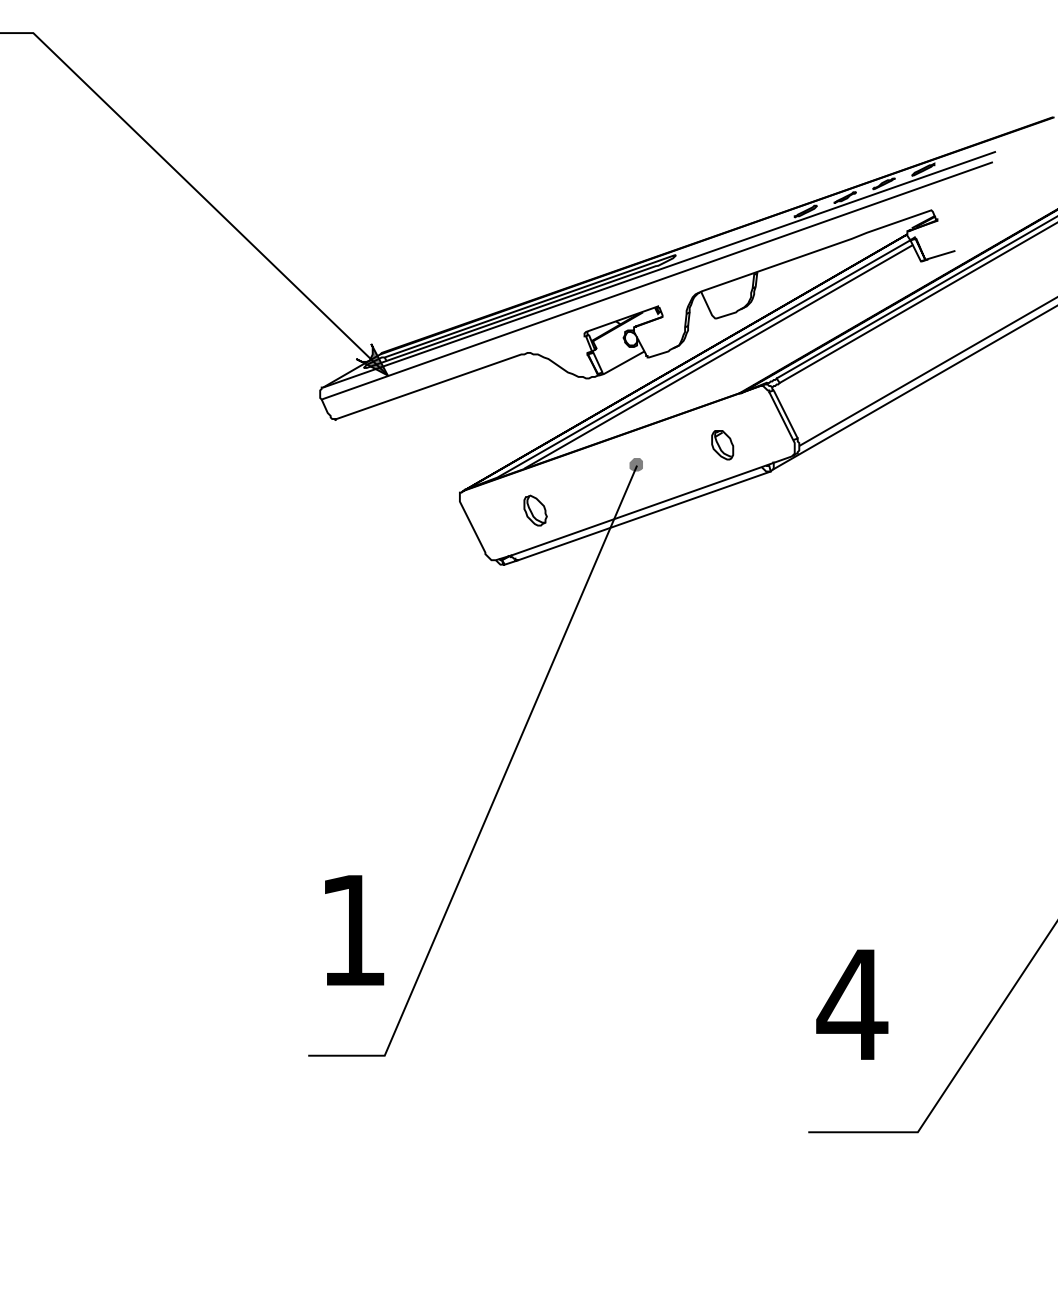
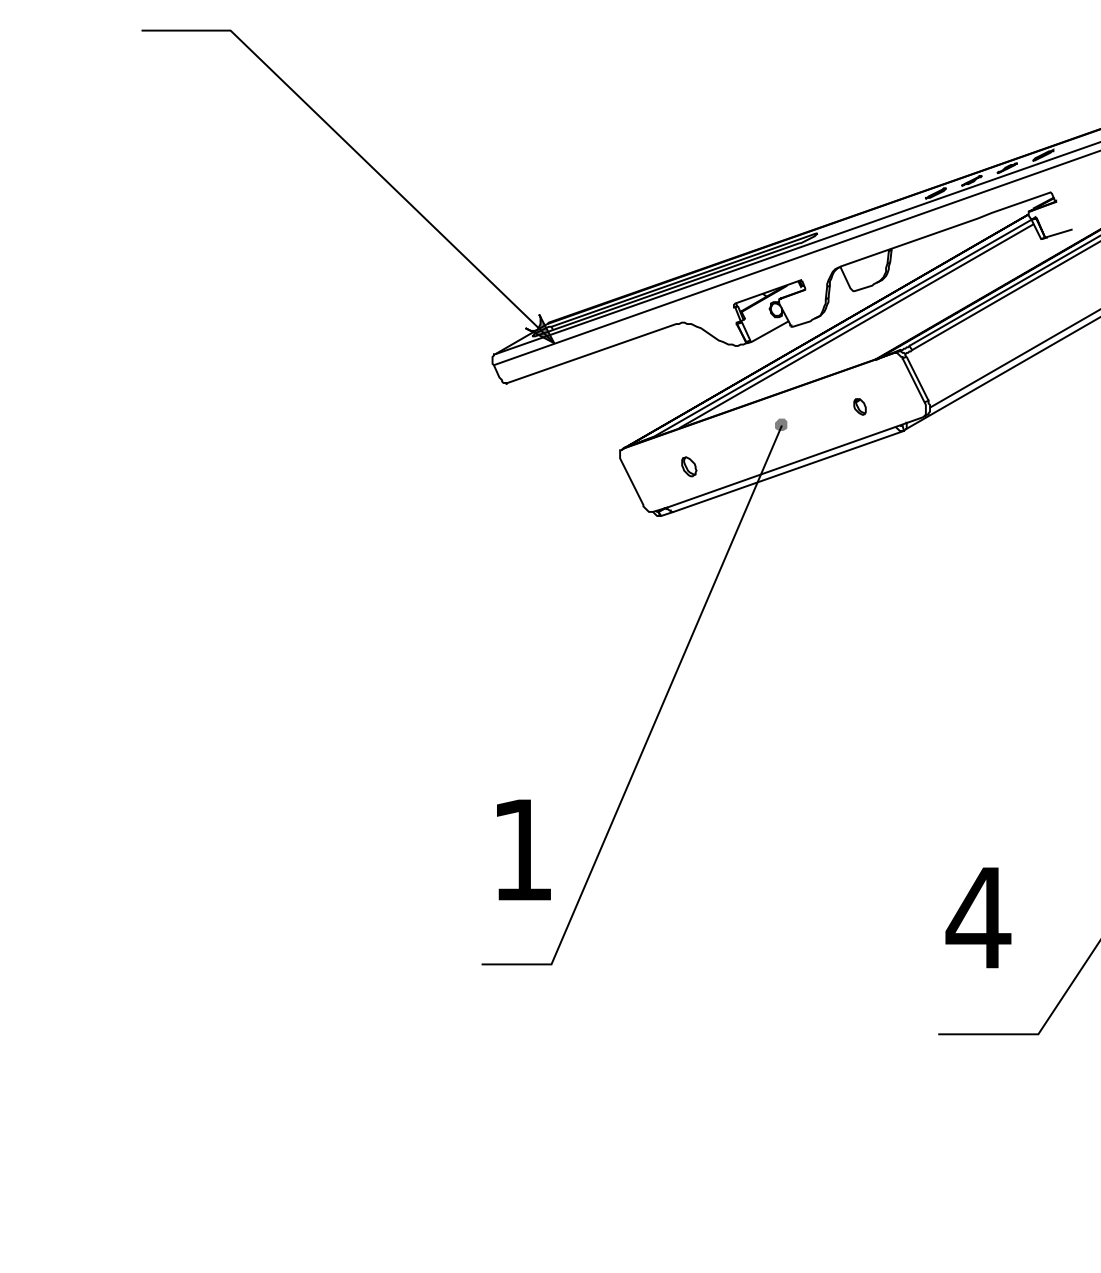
part: (722, 444) -> (859, 406), size x0.6
part: (535, 510) -> (689, 466), size x0.7

